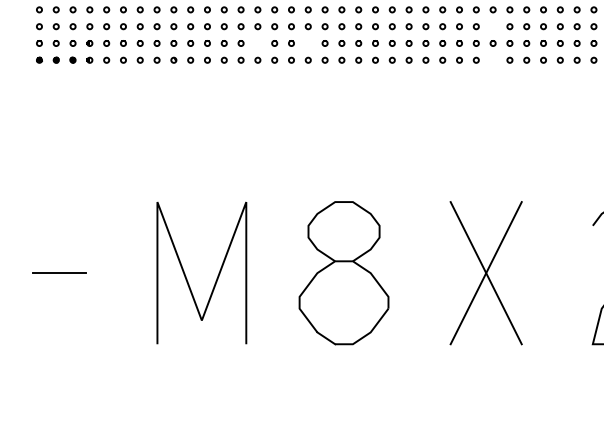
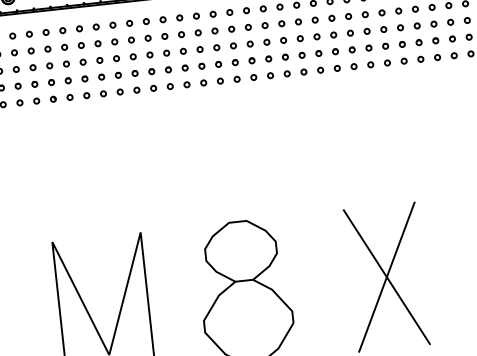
circle: (492, 26) -> (366, 31), added
part: (257, 43) -> (134, 73), added
part: (307, 43) -> (184, 68), added
circle: (492, 59) -> (370, 64), added

